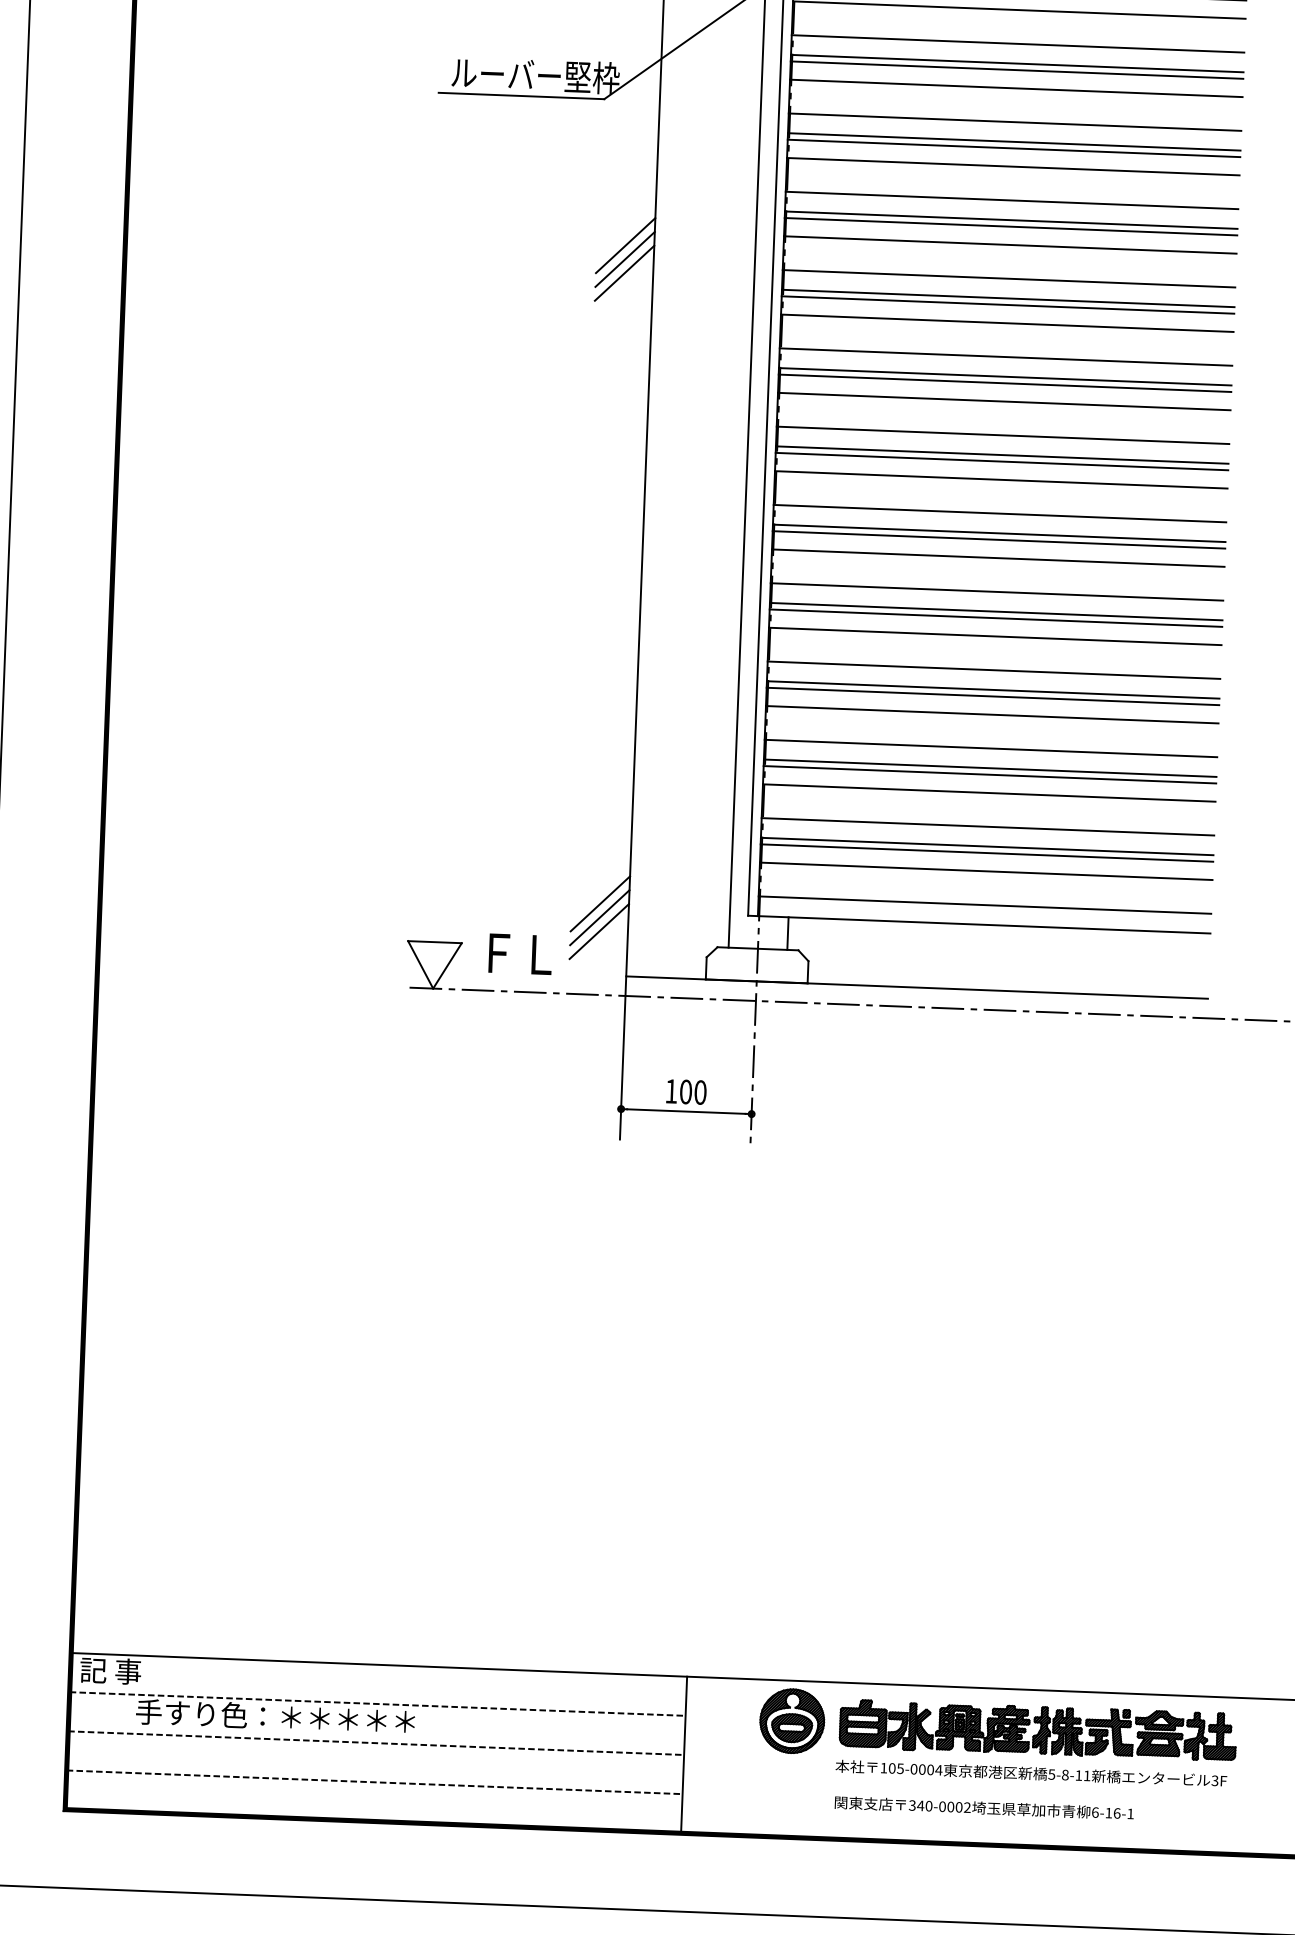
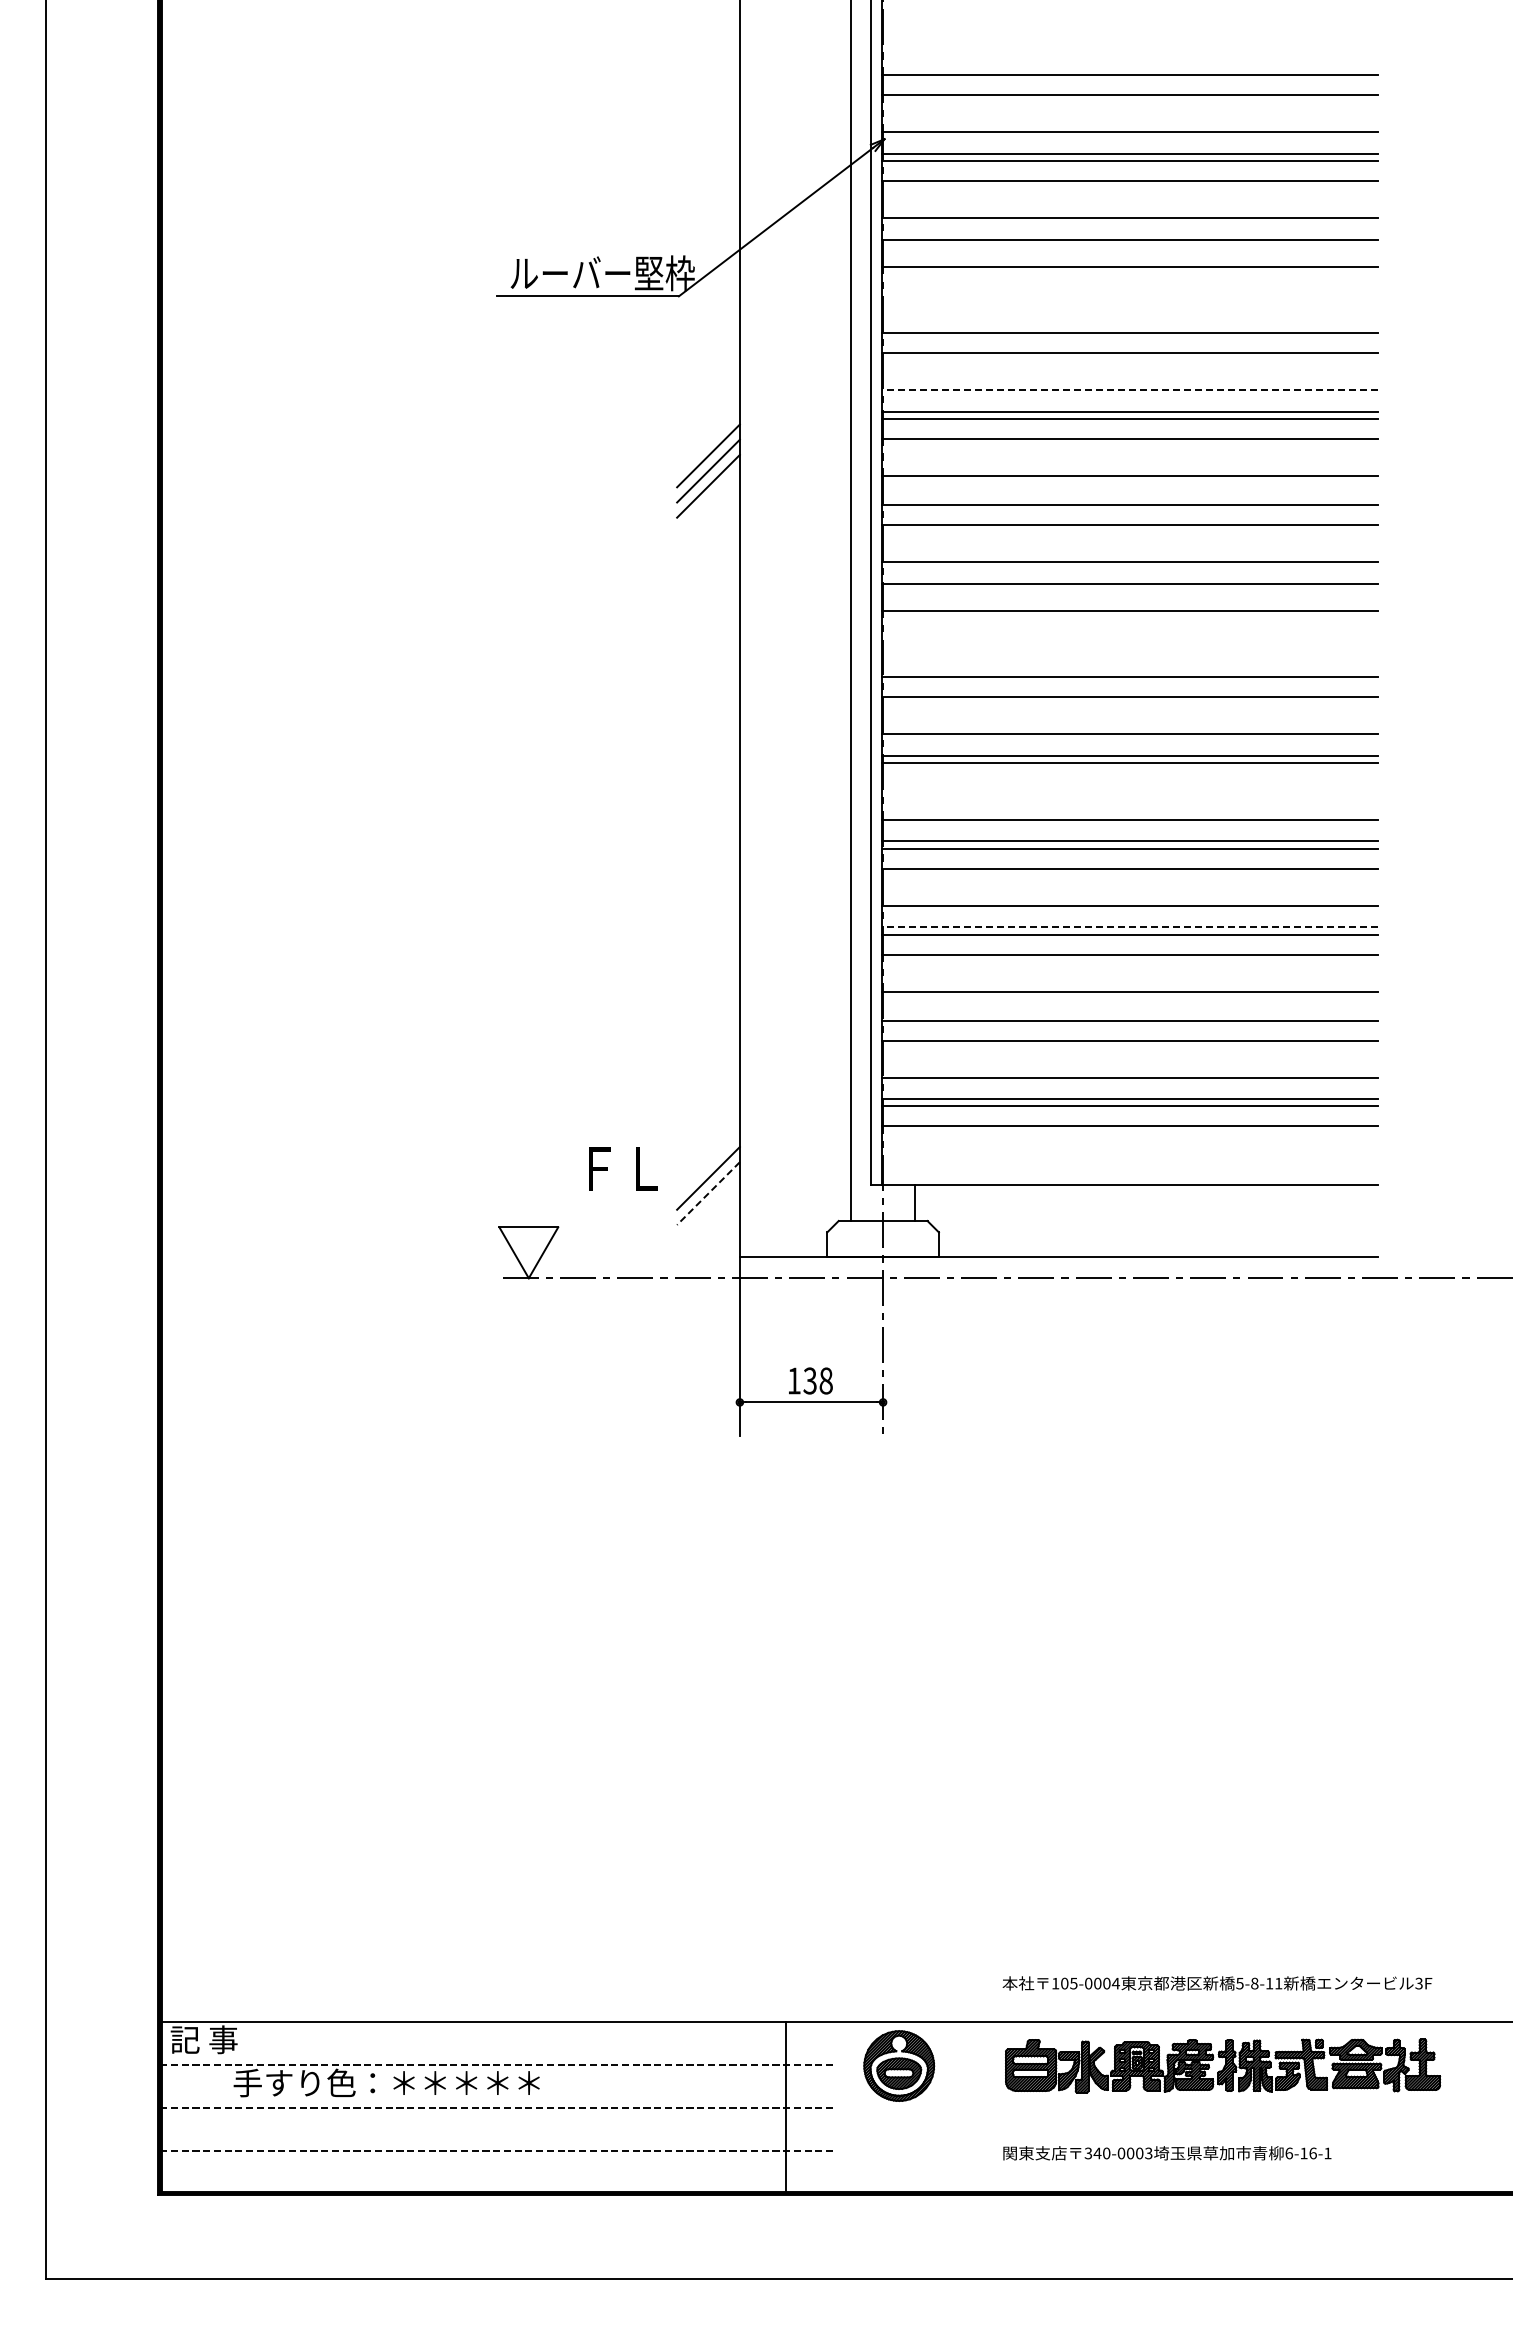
line: (1016, 70) -> (1129, 247), removed
line: (1014, 122) -> (1129, 304), removed
line: (1013, 141) -> (1129, 325), removed
line: (1011, 200) -> (1129, 390), solid -> dashed
line: (1007, 298) -> (1129, 497), removed
line: (1004, 382) -> (1129, 590), removed
line: (1002, 434) -> (1129, 647), removed
line: (1001, 454) -> (1129, 669), removed
line: (997, 557) -> (1129, 782), removed
line: (992, 690) -> (1129, 927), solid -> dashed
line: (989, 768) -> (1129, 1013), removed
line: (984, 905) -> (1129, 1163), removed
line: (599, 917) -> (708, 1193), solid -> dashed
line: (599, 931) -> (708, 1208), removed
text: (520, 953) -> (623, 1168), moved
text: (692, 1091) -> (817, 1380), 100 -> 138
part: (792, 1720) -> (899, 2065), moved
line: (684, 1754) -> (786, 2107), moved
text: (1031, 1773) -> (1217, 1983), moved
text: (967, 1807) -> (1148, 2153), 340-0002 -> 340-0003

